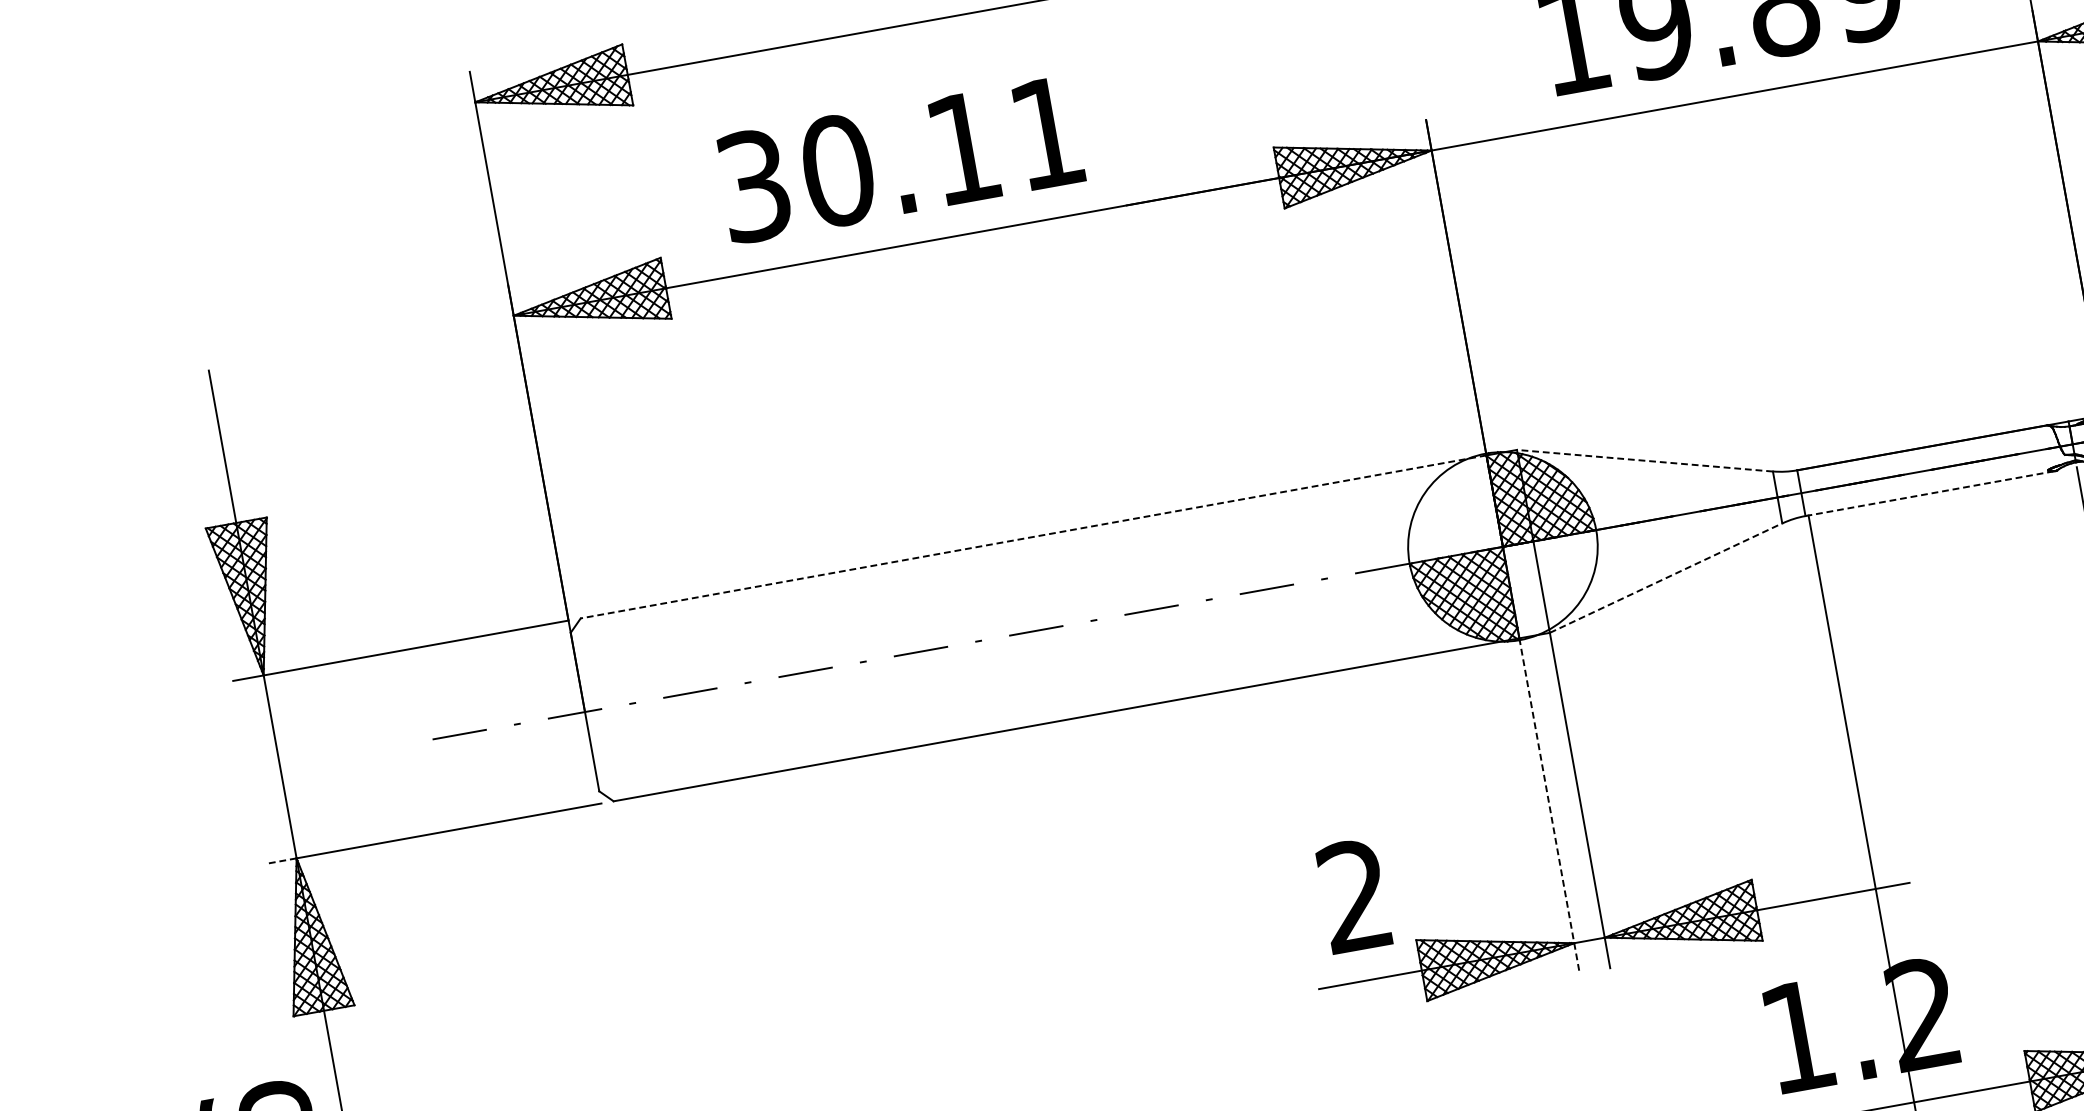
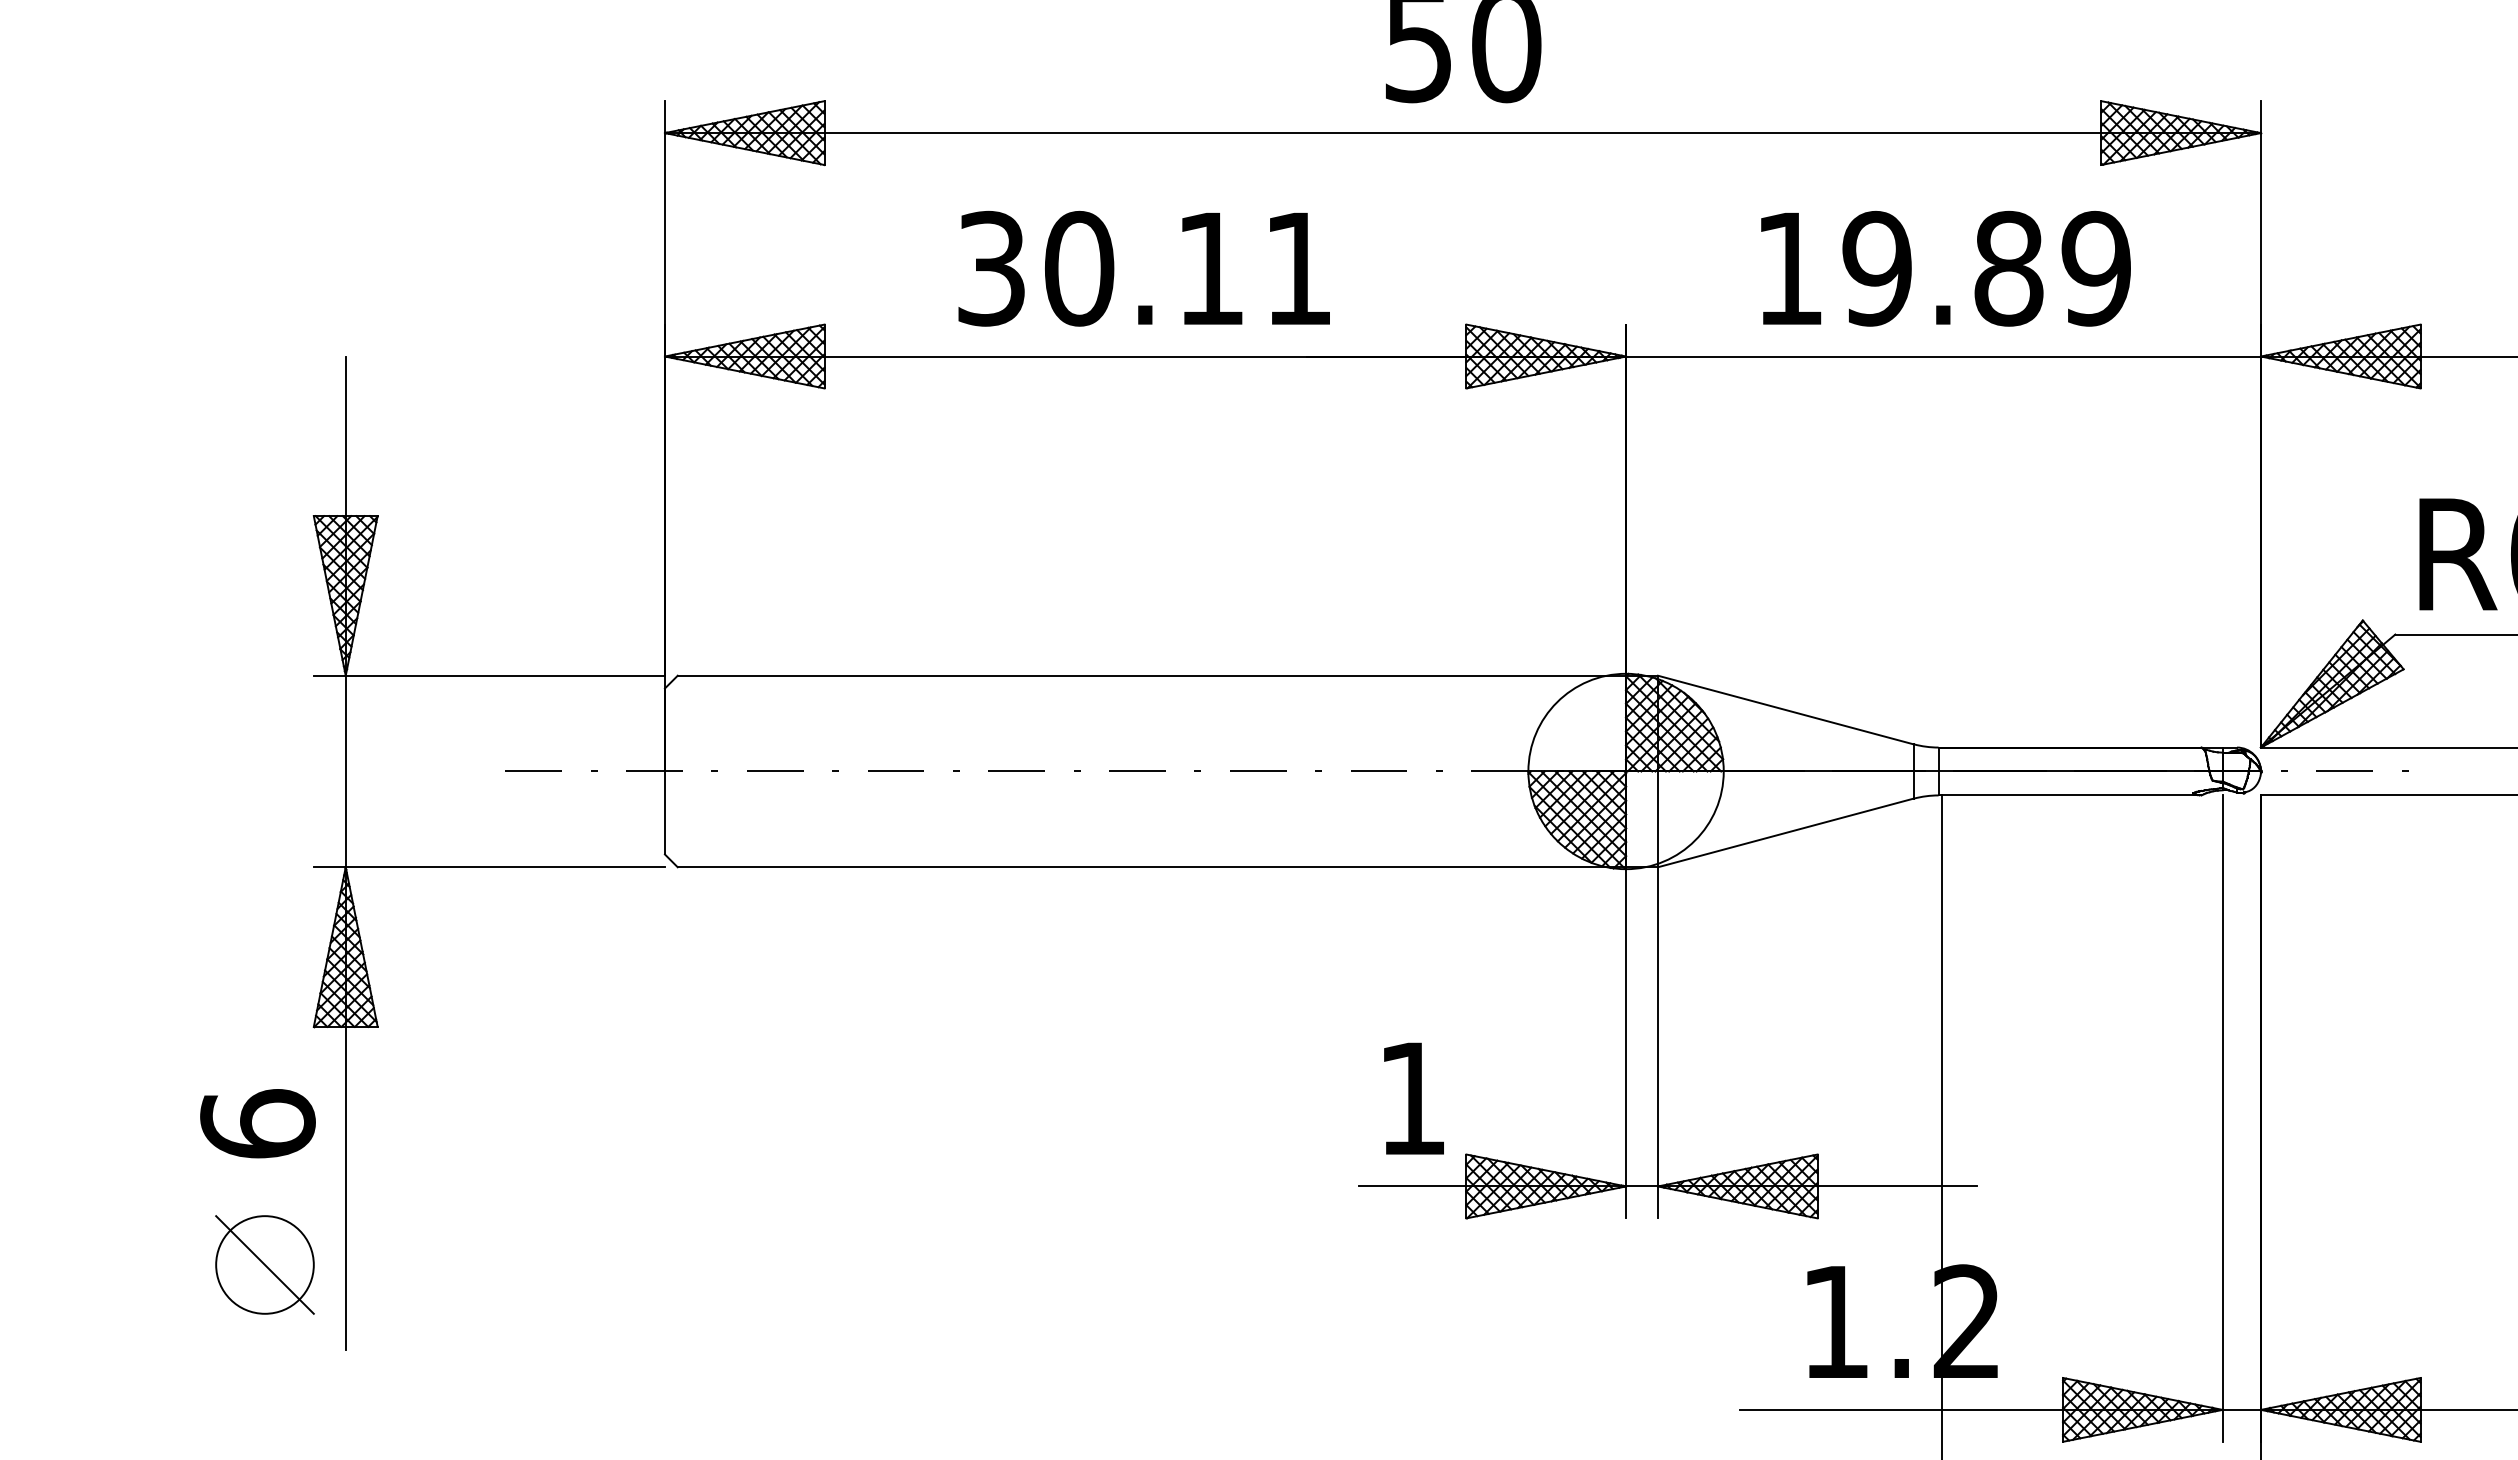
text: (899, 159) -> (1143, 268), moved
line: (1644, 460) -> (1785, 709), dashed -> solid
line: (1930, 493) -> (2069, 795), dashed -> solid
line: (1033, 536) -> (1151, 675), dashed -> solid
line: (1666, 577) -> (1786, 832), dashed -> solid
line: (1549, 805) -> (1626, 1042), dashed -> solid
line: (281, 861) -> (329, 867), dashed -> solid
text: (1354, 895) -> (1411, 1097), 2 -> 1

